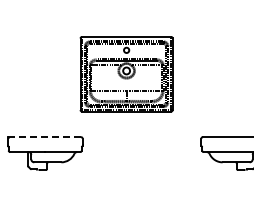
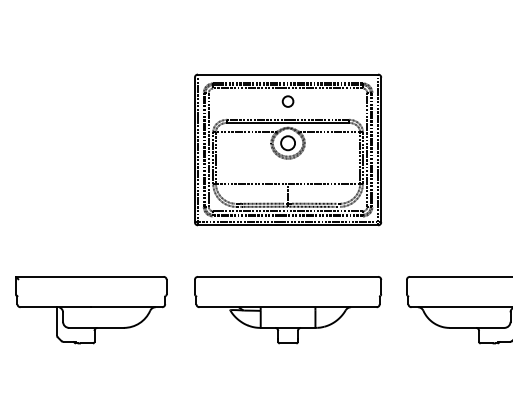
part: (126, 74) -> (287, 150), moved
line: (44, 137) -> (89, 277), dashed -> solid
part: (142, 153) -> (287, 310), added

